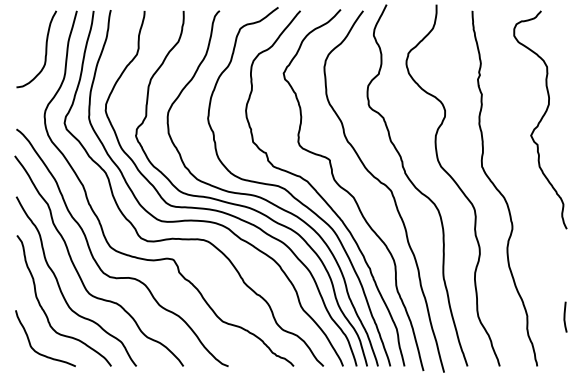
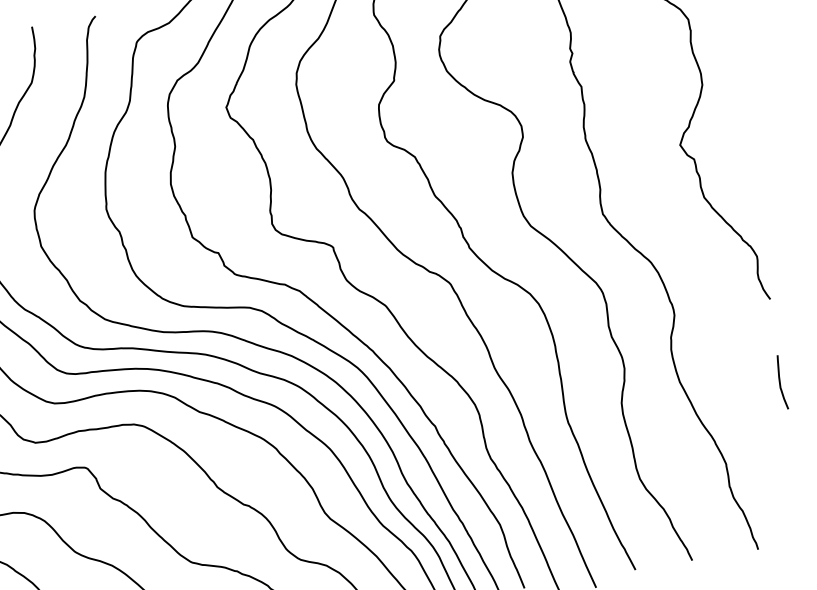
curve: (565, 316) -> (781, 381), moved

